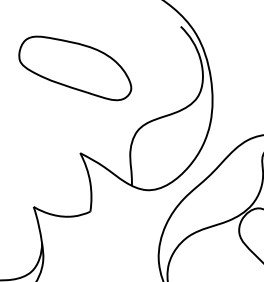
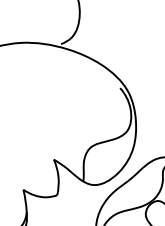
part: (74, 68) -> (54, 108), removed

